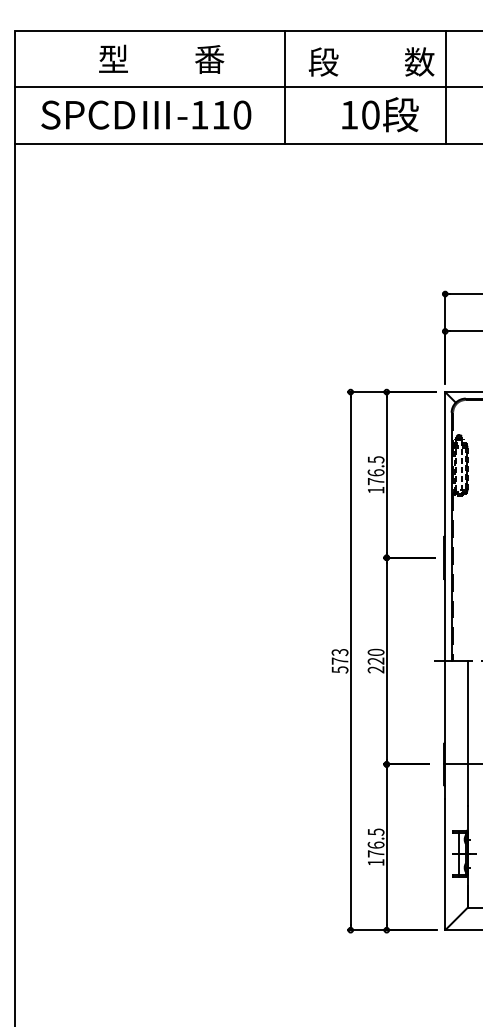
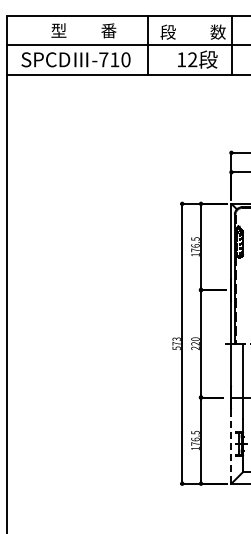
text: (199, 114) -> (103, 59), -110 -> -710
text: (370, 114) -> (192, 59), 10 -> 12
line: (445, 864) -> (231, 449), solid -> dashed

